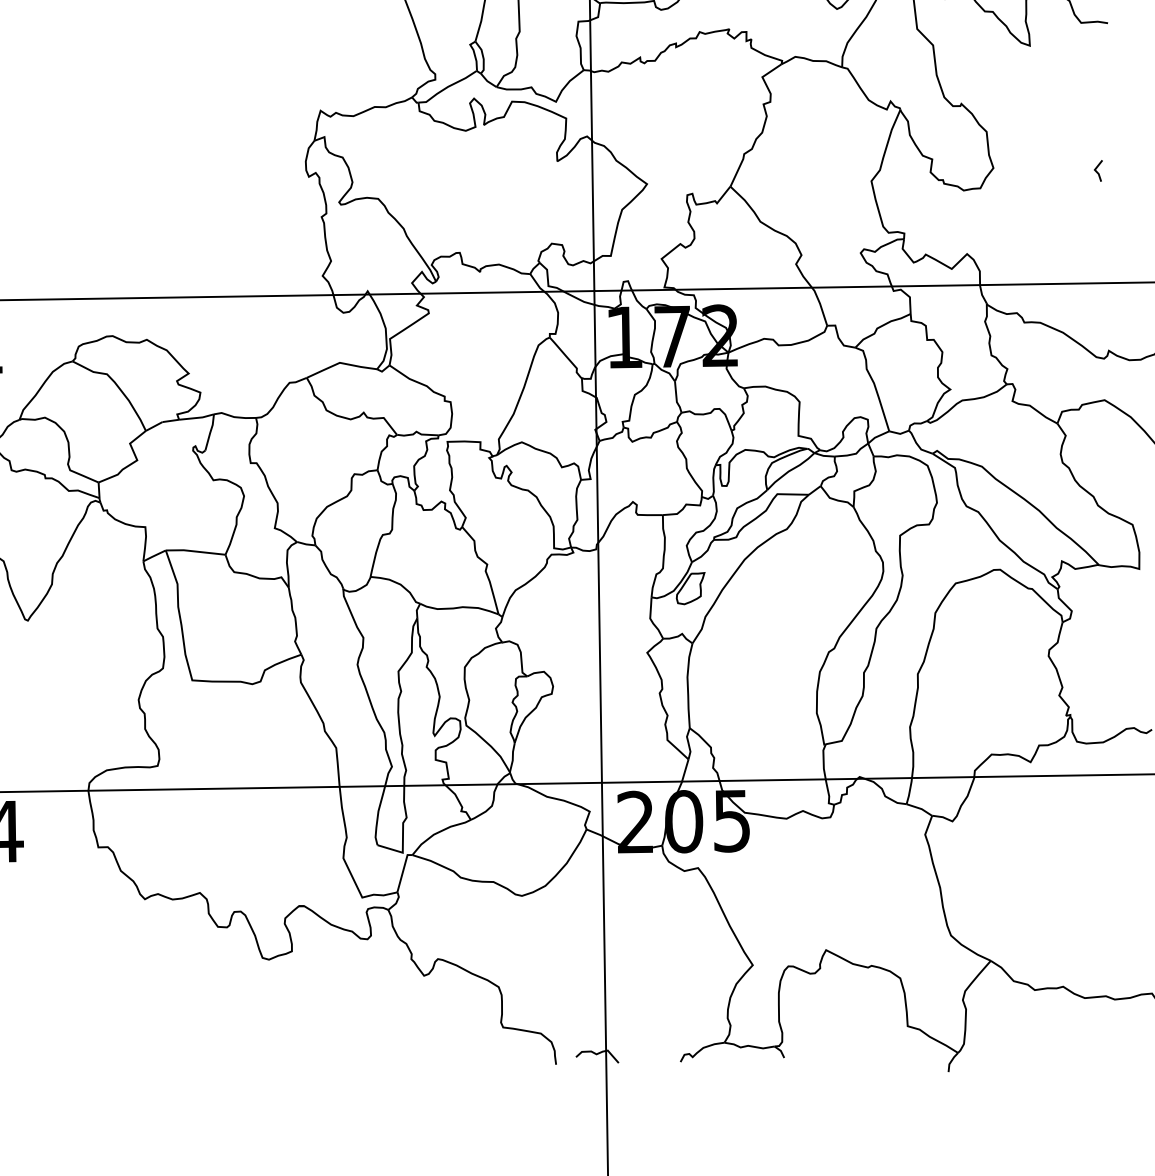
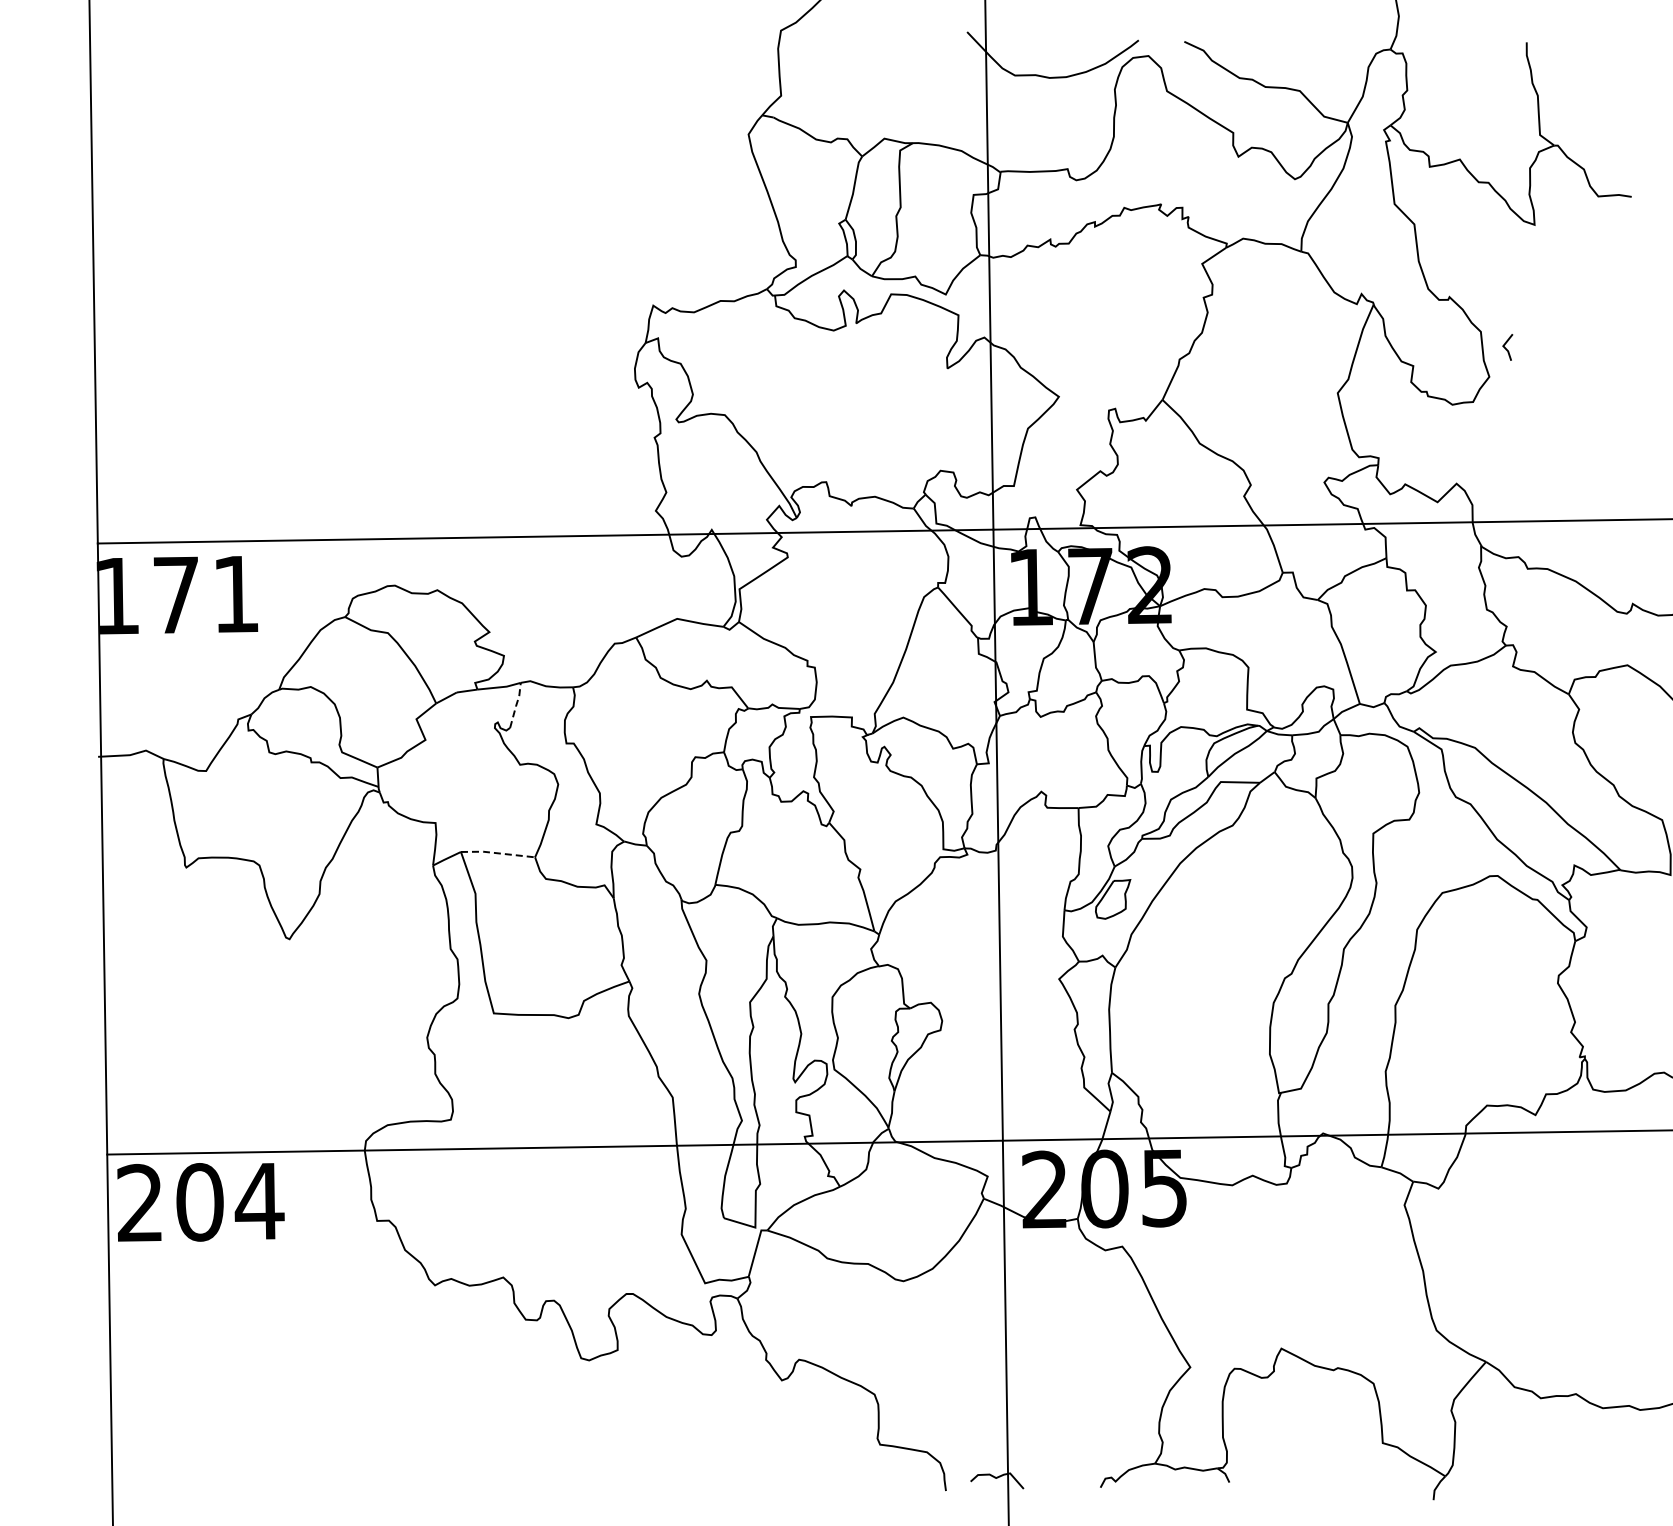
line: (1097, 171) -> (1506, 348), moved
line: (210, 432) -> (516, 705), solid -> dashed
line: (195, 551) -> (497, 853), solid -> dashed

